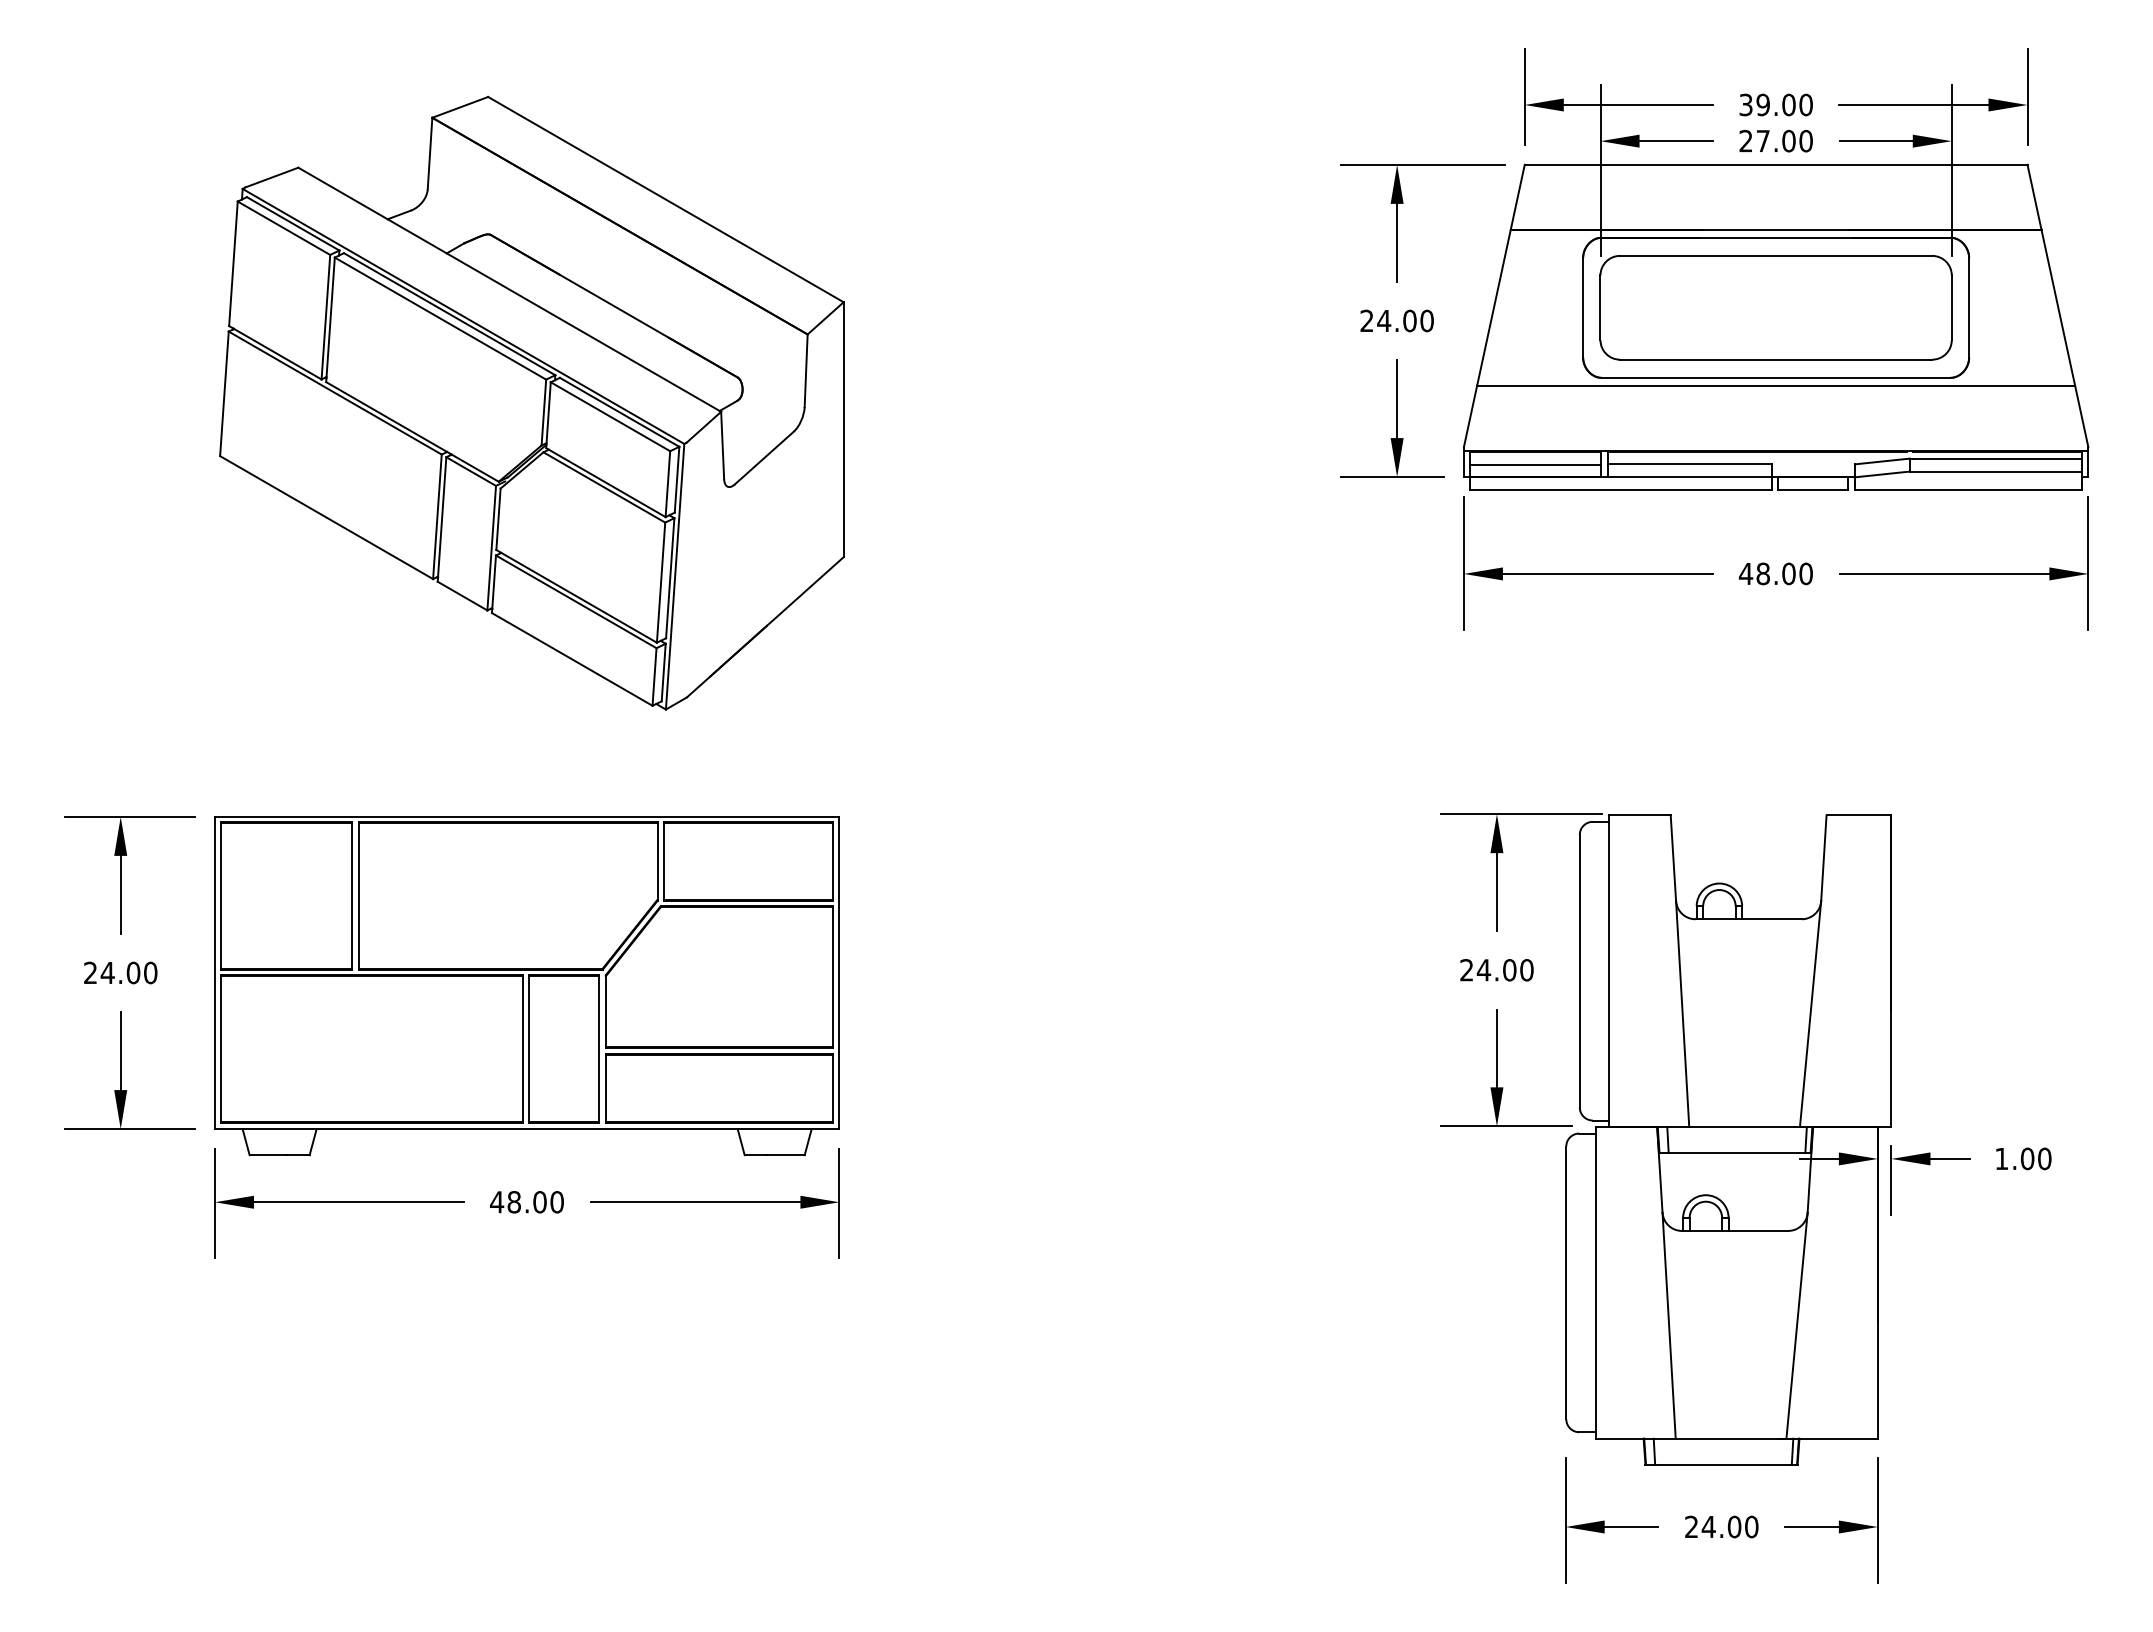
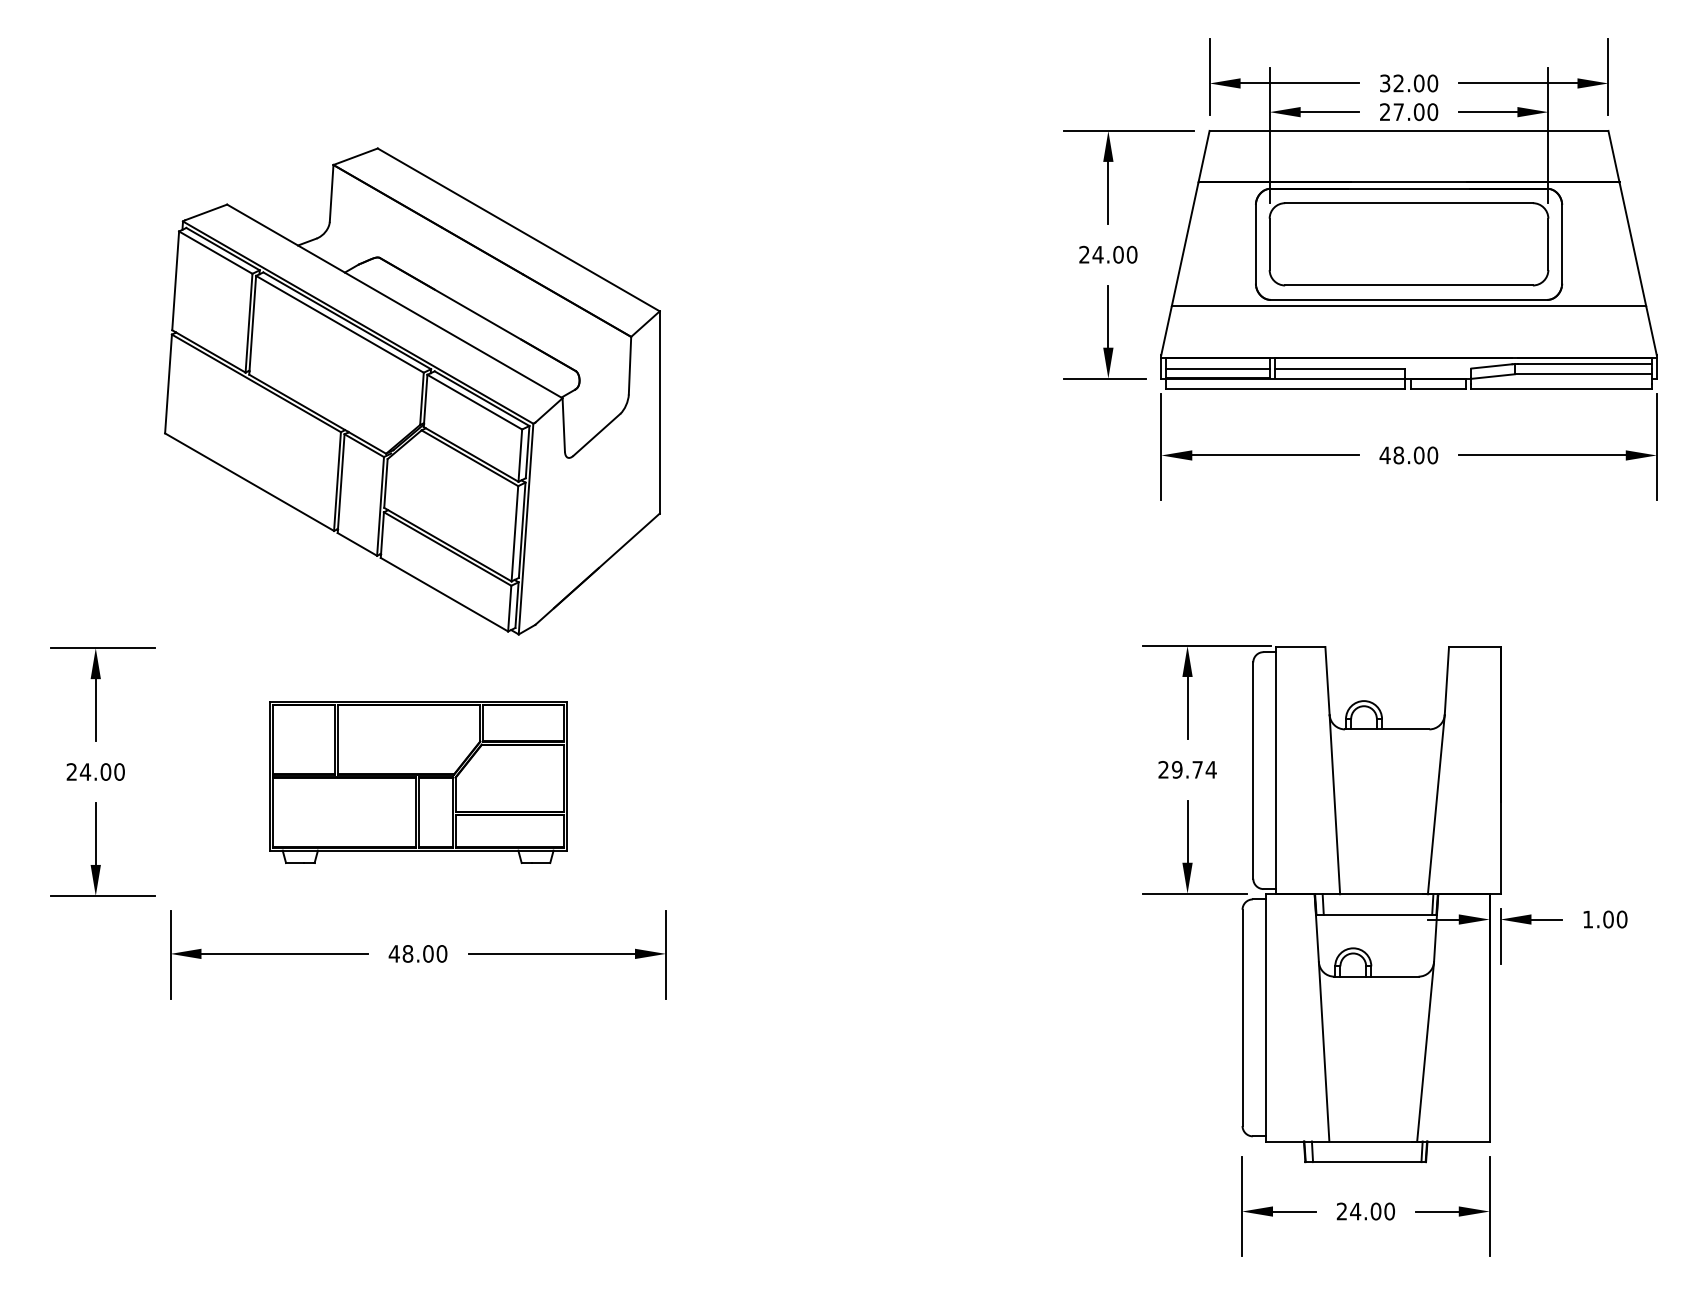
text: (1762, 104) -> (1398, 83), 39.00 -> 32.00
part: (531, 402) -> (412, 390), moved
text: (1504, 970) -> (1193, 770), 24.00 -> 29.74
part: (526, 986) -> (417, 782), size x0.6

